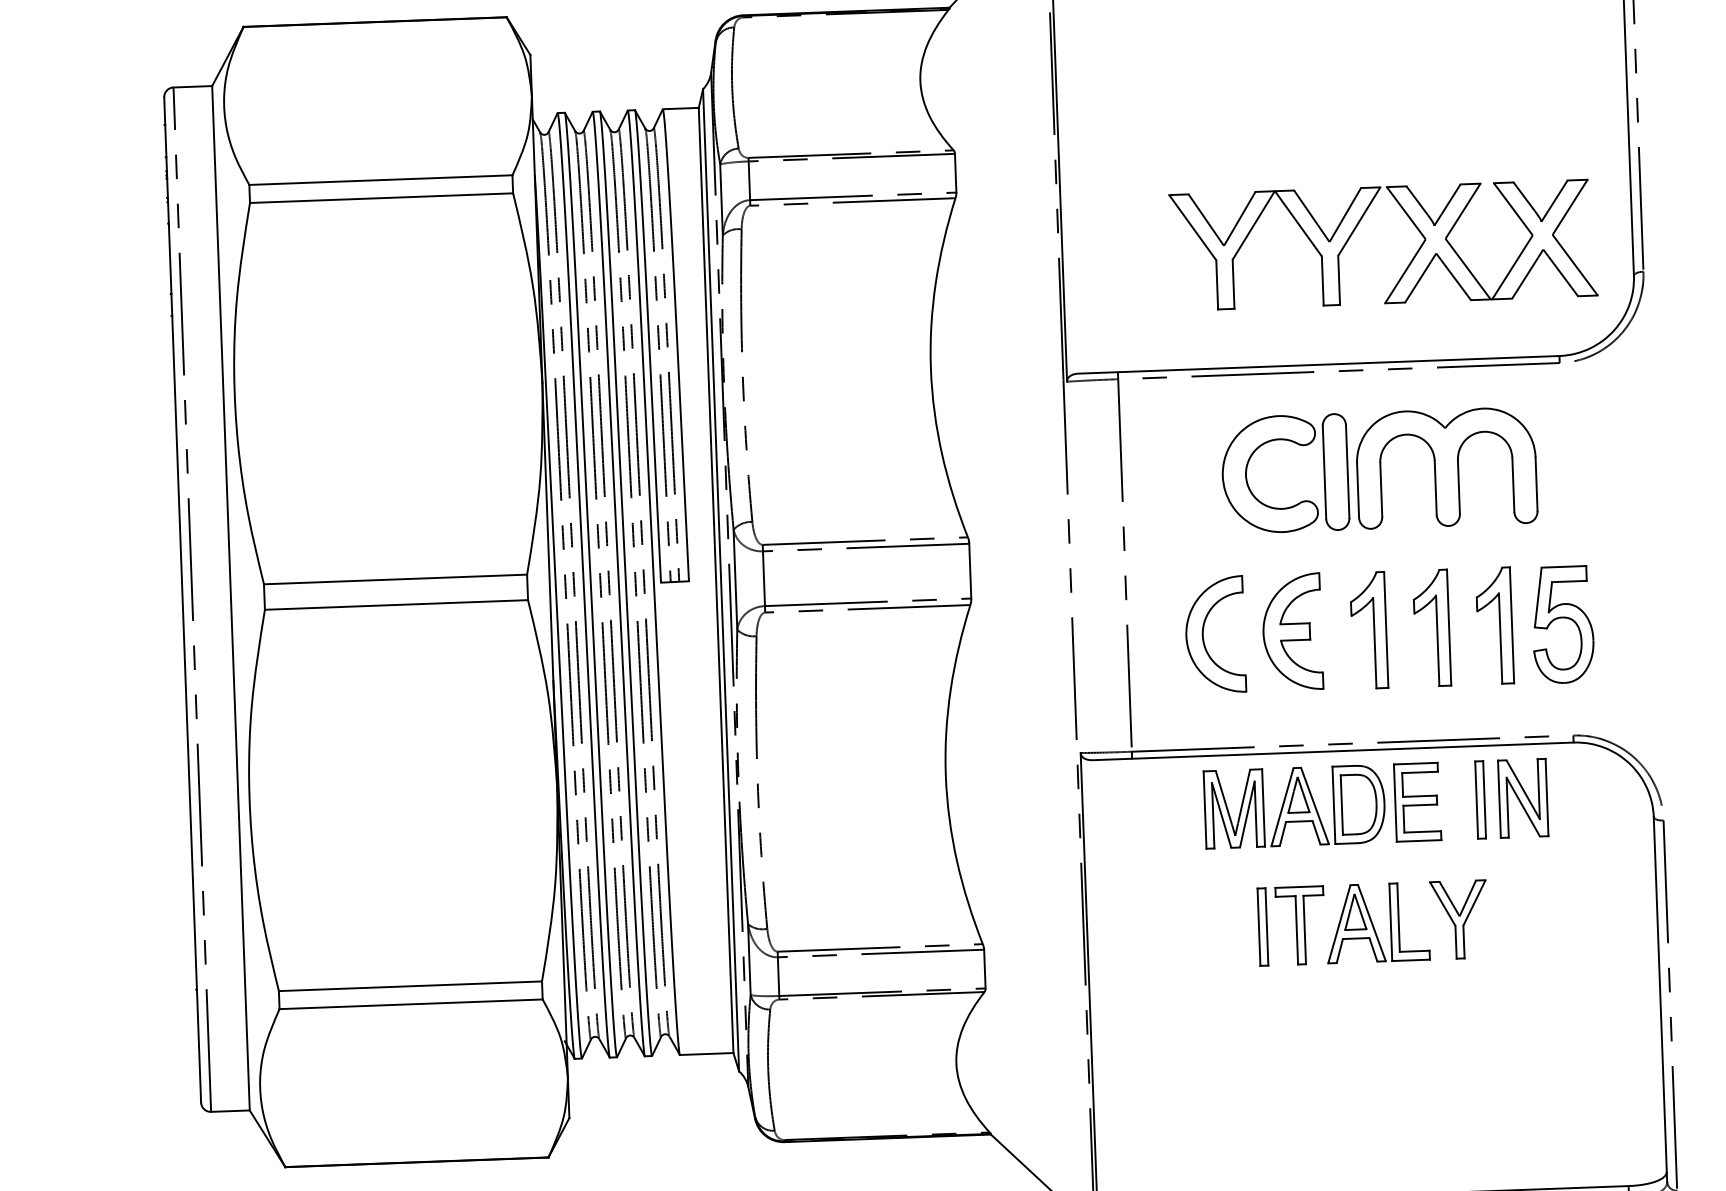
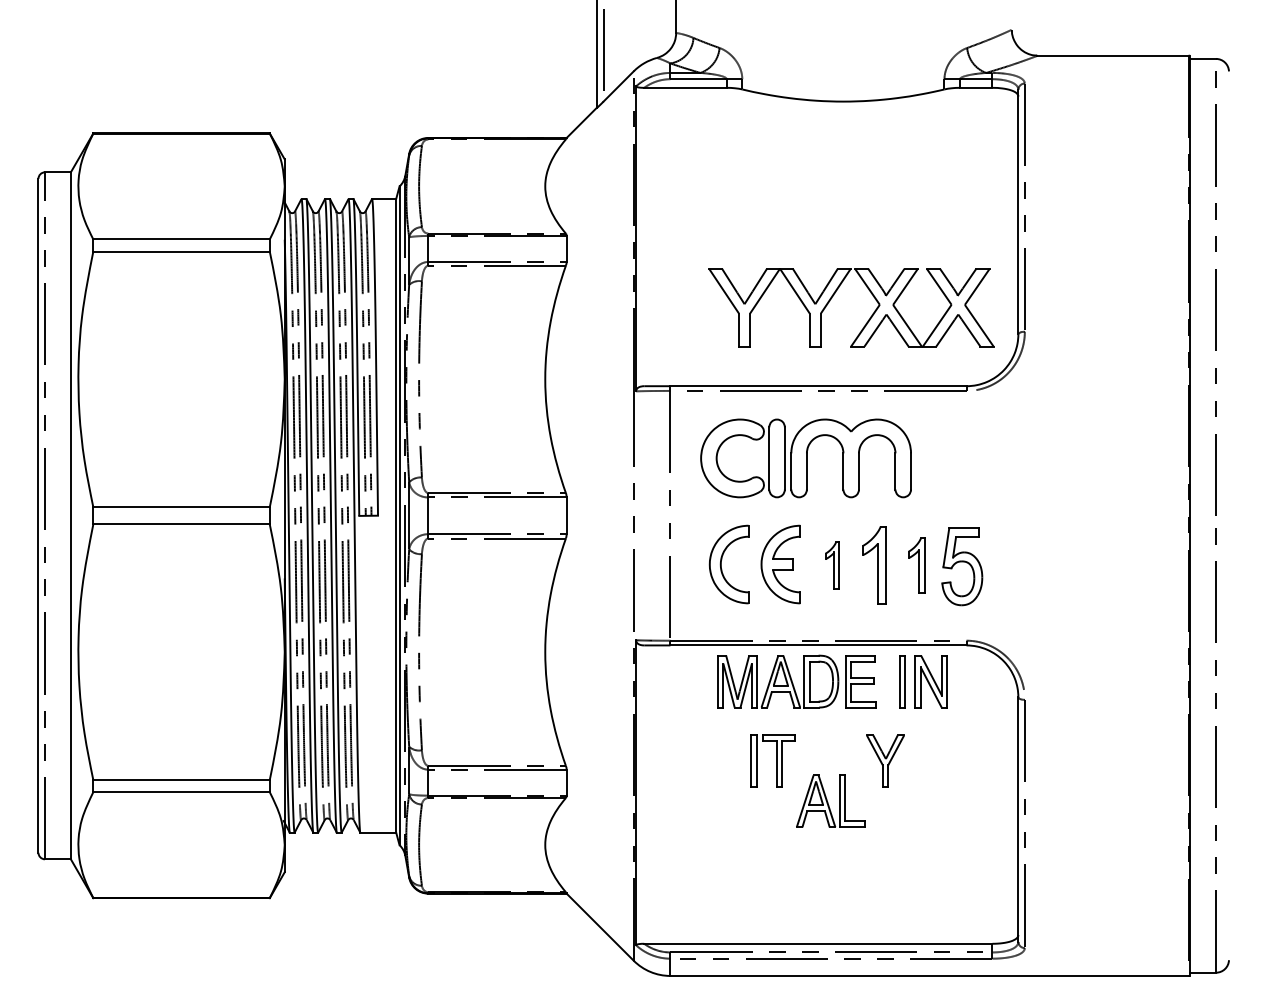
part: (1378, 470) -> (805, 458), moved
part: (1494, 626) -> (916, 565), size x0.7
part: (1369, 630) -> (832, 565), size x0.6
part: (1377, 921) -> (830, 800), moved

